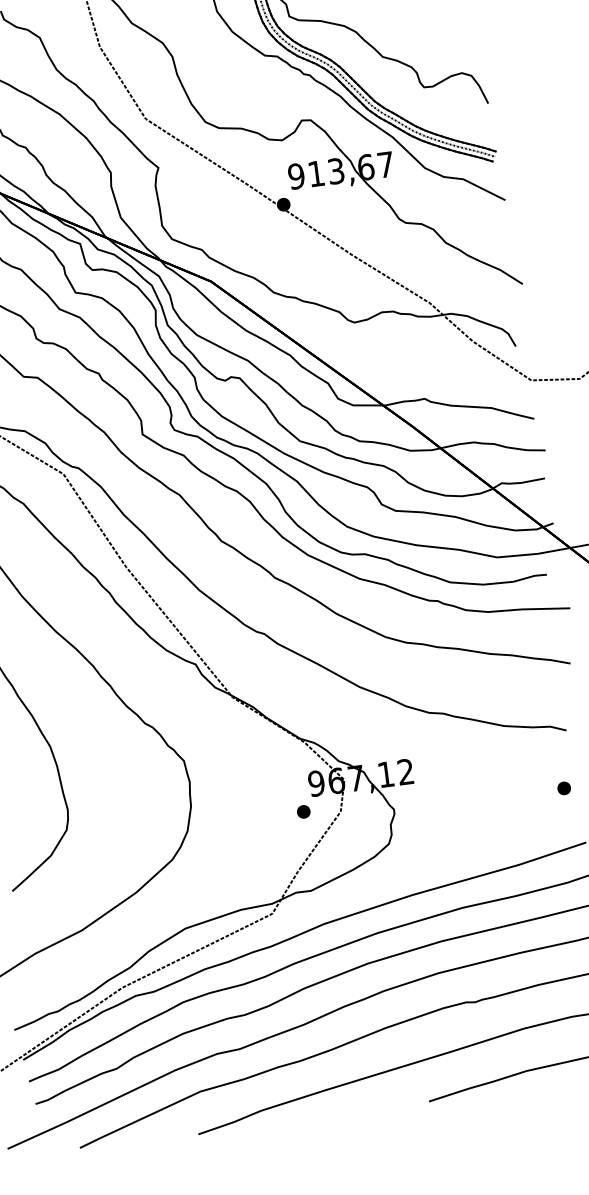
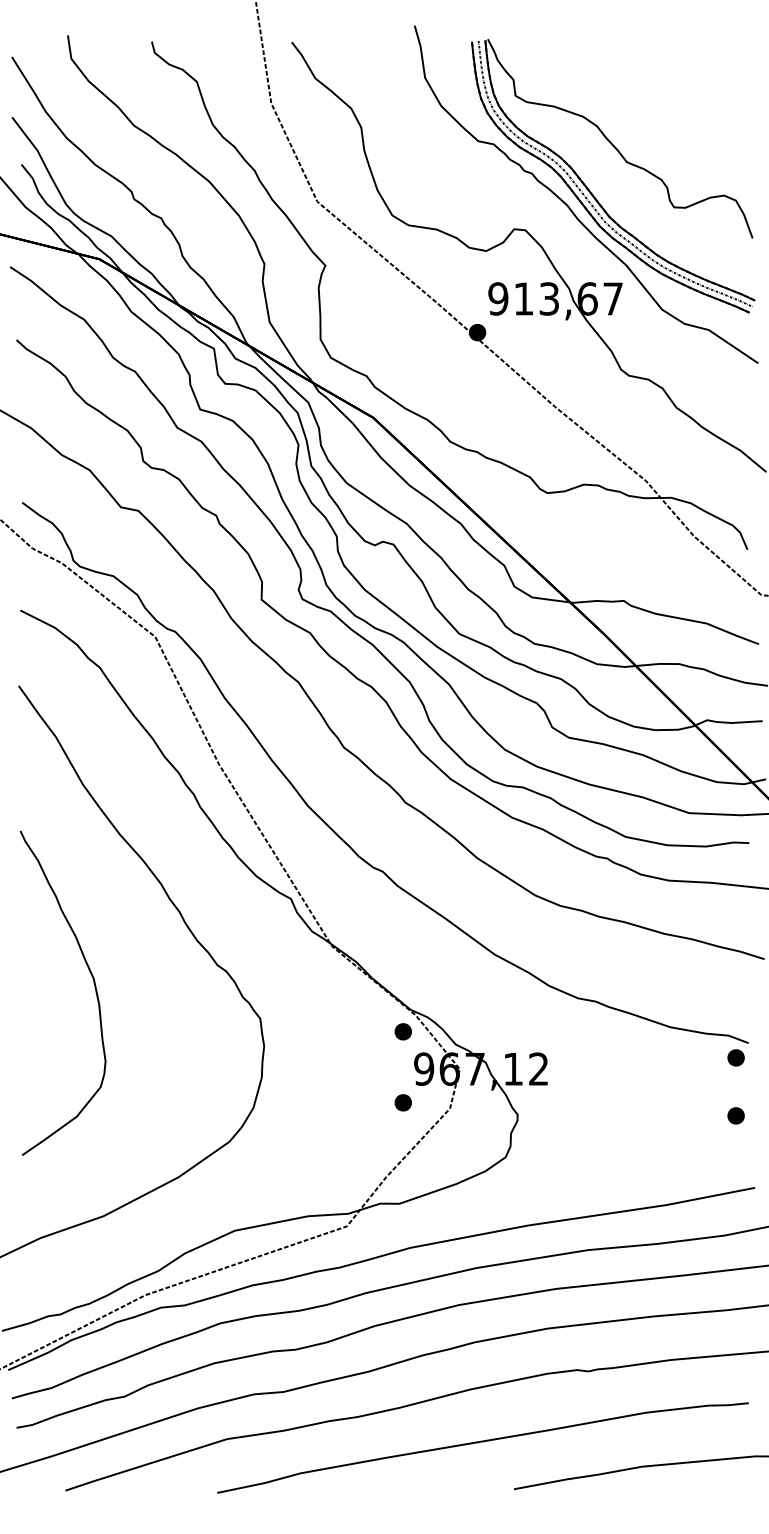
part: (557, 743) -> (735, 1057), added
part: (295, 756) -> (402, 1031), added

